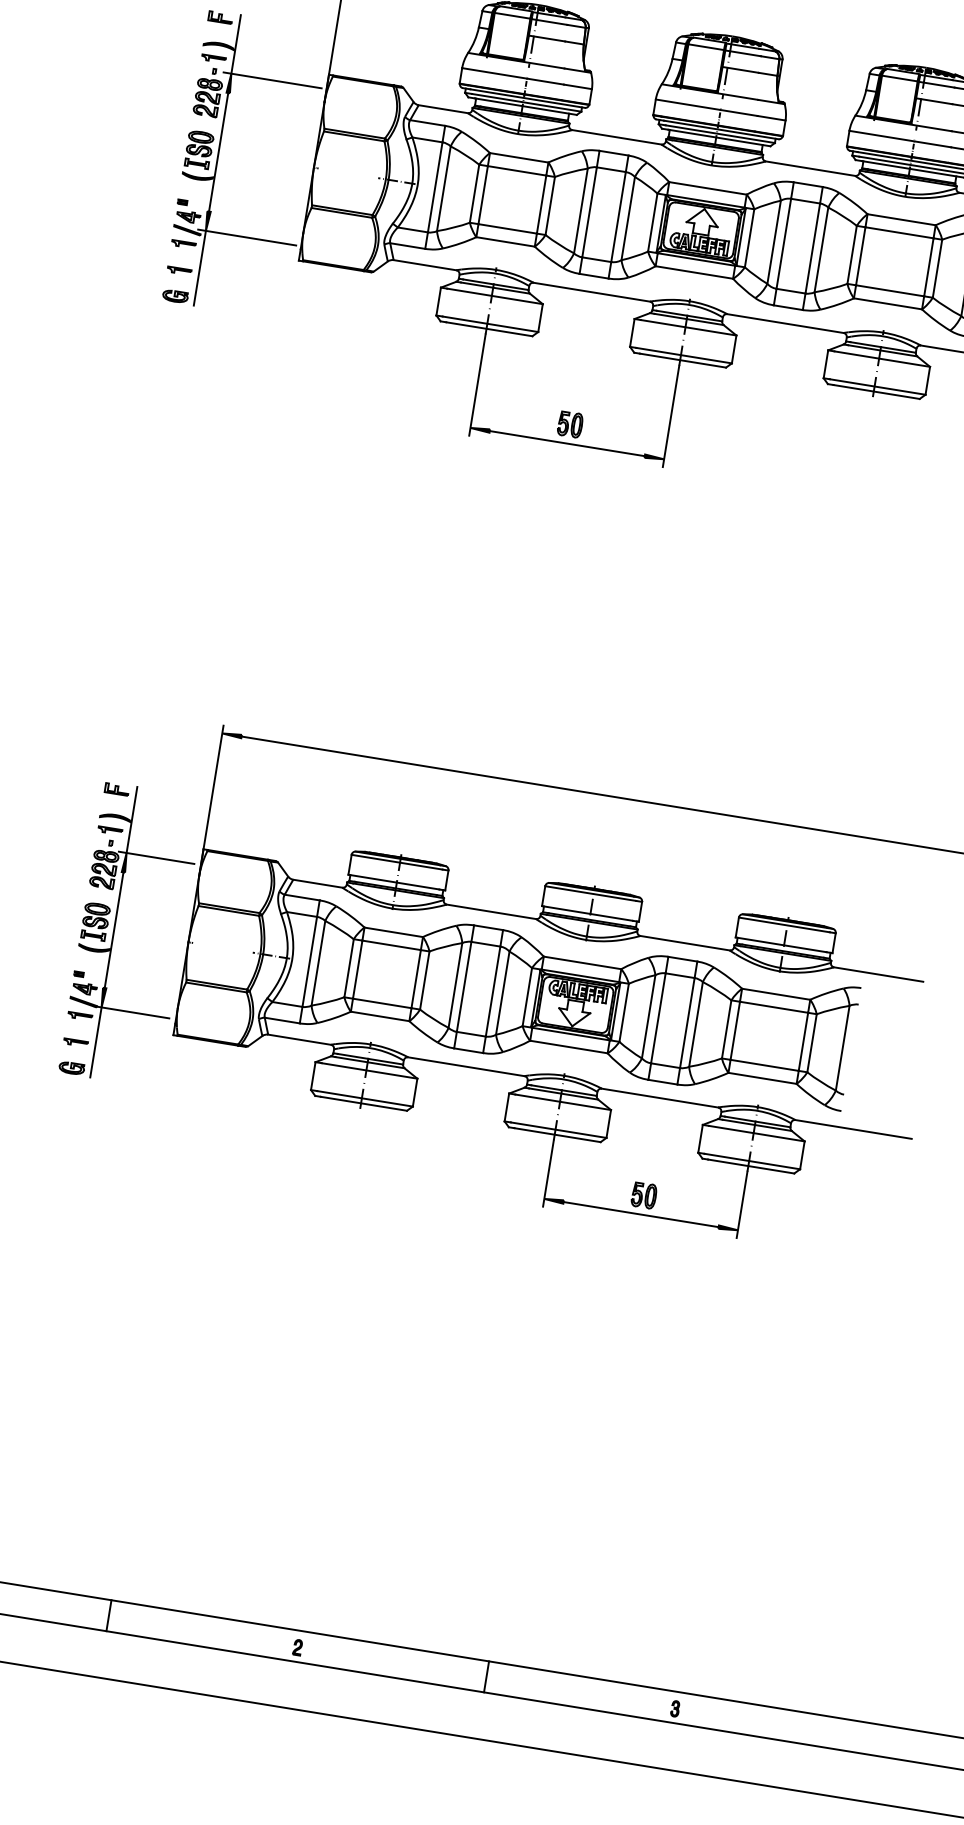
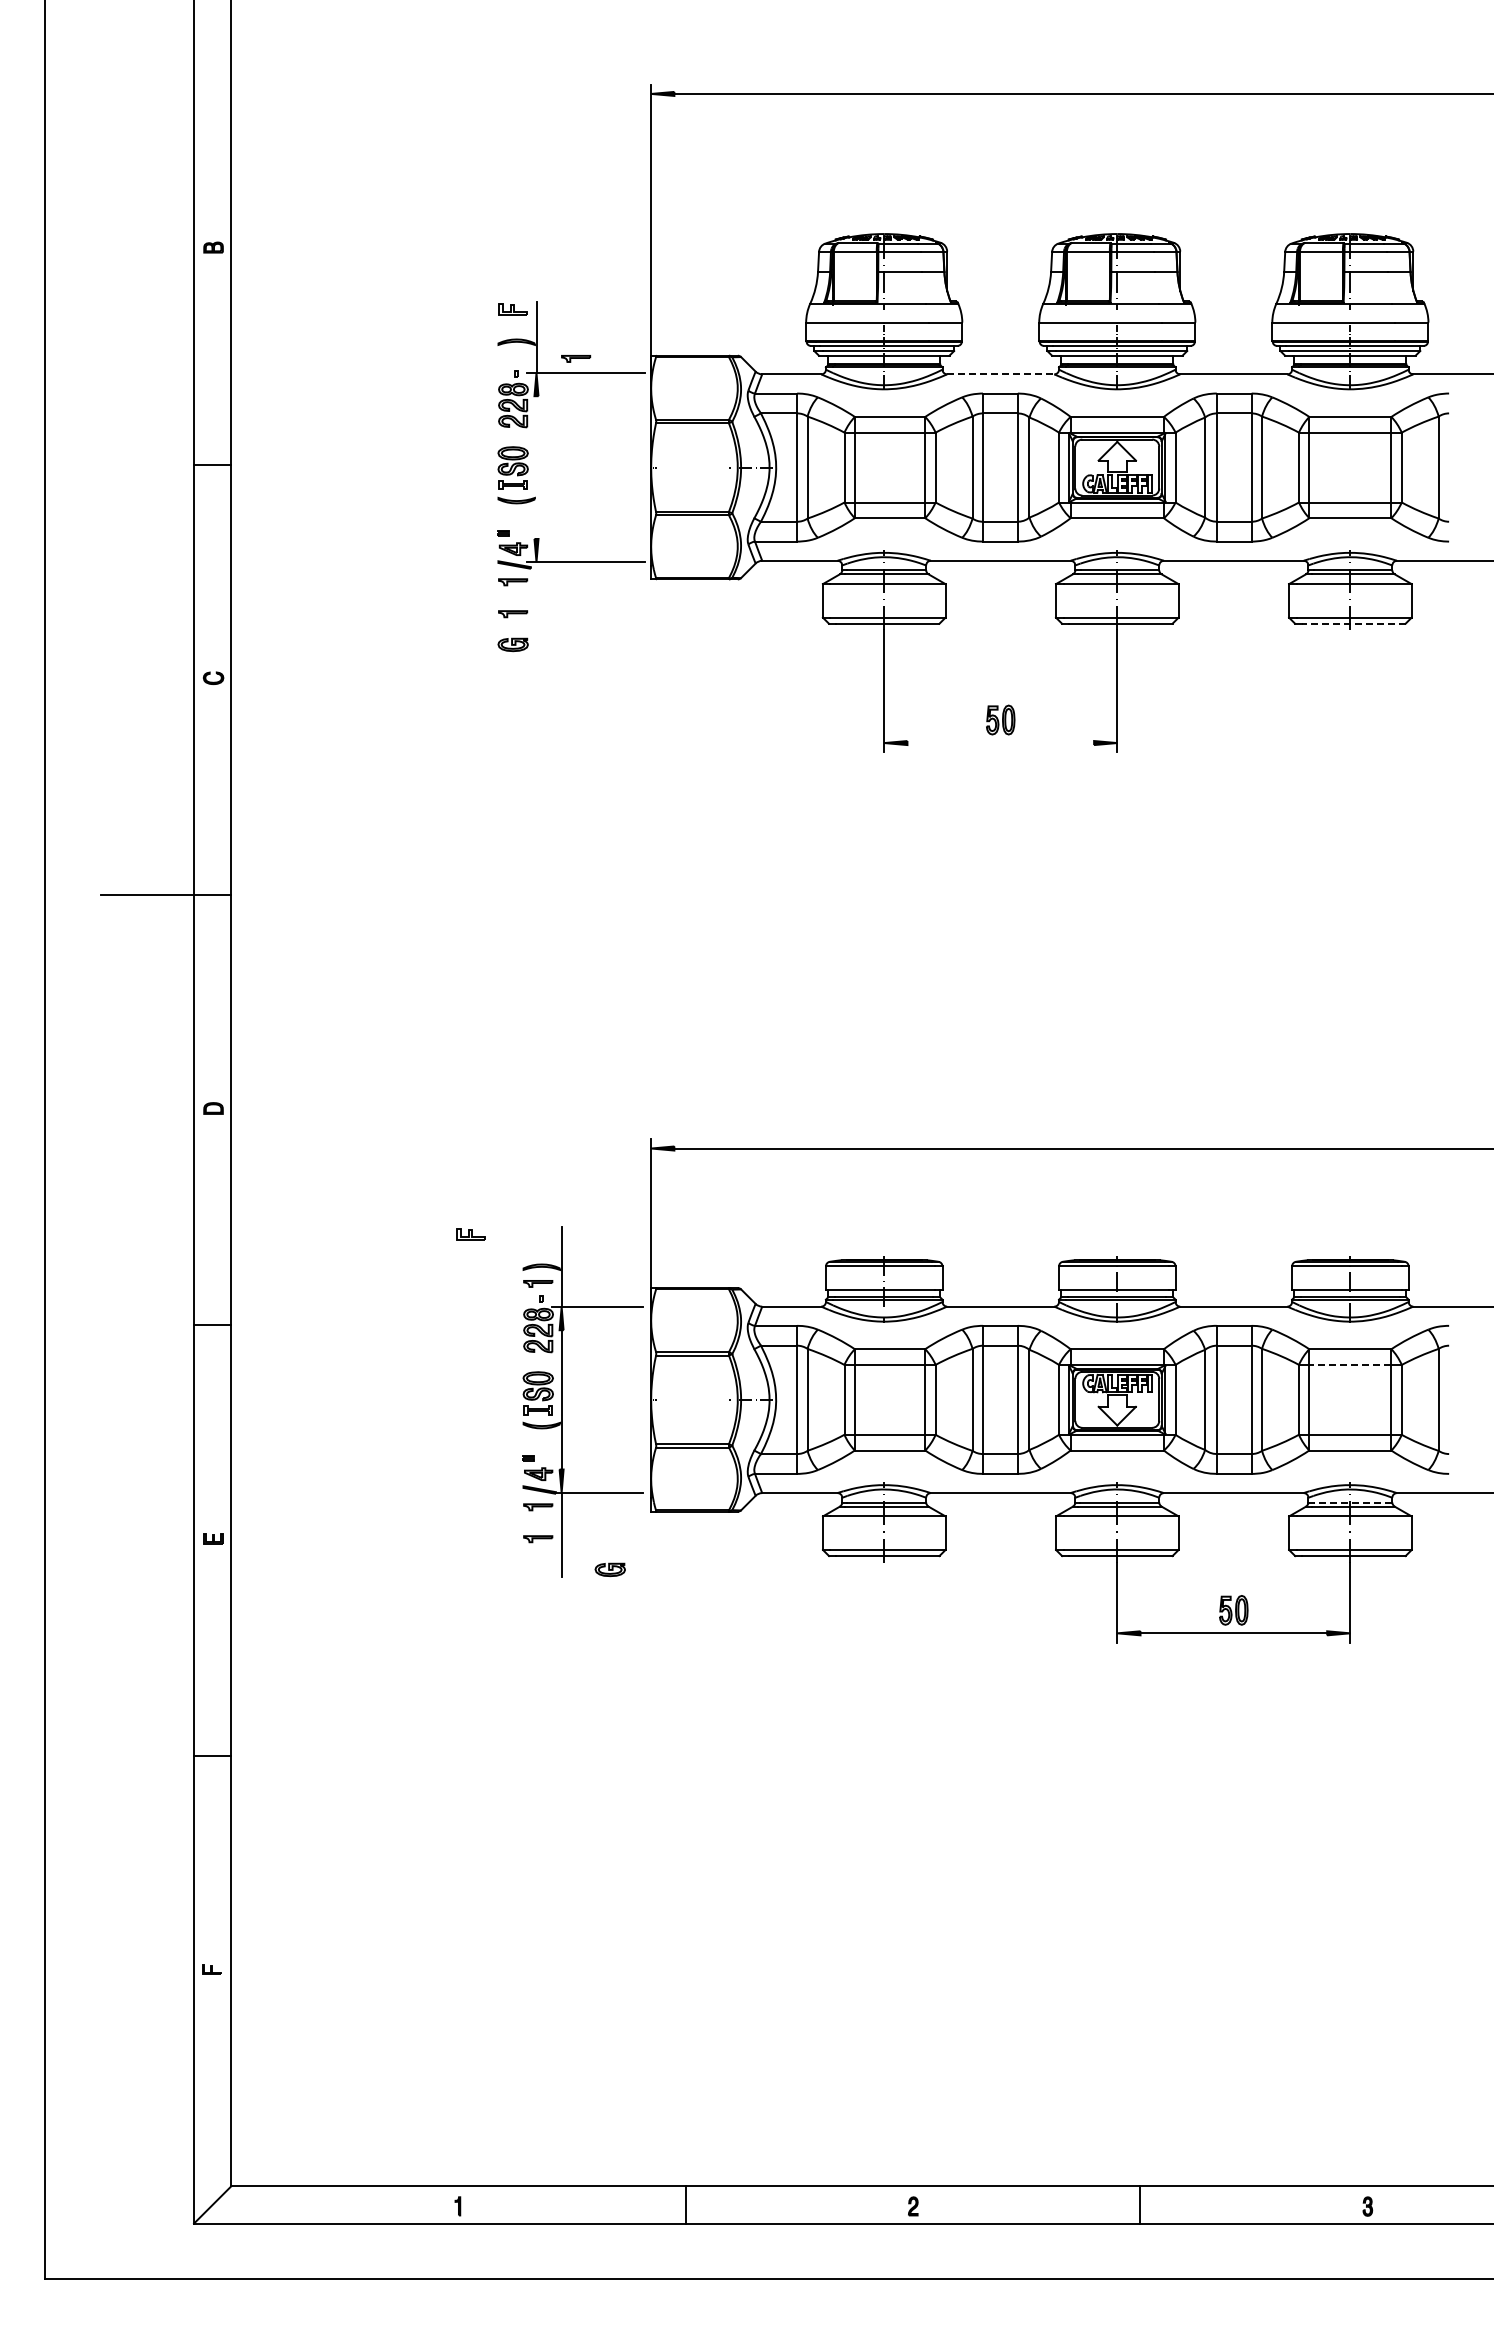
part: (214, 58) -> (576, 358), moved
line: (616, 137) -> (1000, 374), solid -> dashed
line: (218, 152) -> (536, 467), removed
line: (199, 268) -> (536, 607), removed
line: (876, 391) -> (1353, 623), solid -> dashed
line: (567, 443) -> (1000, 743), removed
part: (116, 789) -> (470, 1234), moved
line: (773, 1006) -> (1349, 1364), solid -> dashed
part: (71, 1067) -> (609, 1569), moved
line: (757, 1121) -> (1352, 1502), solid -> dashed

